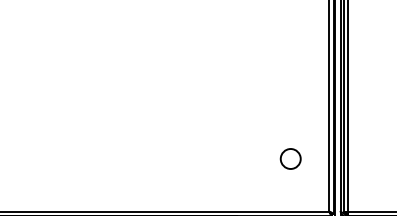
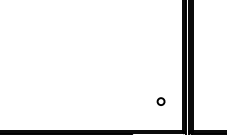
circle: (289, 158) -> (160, 101), size x0.62

